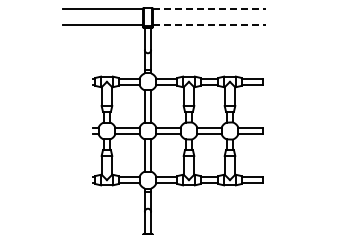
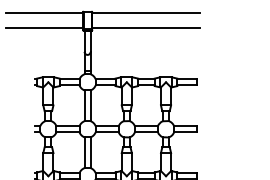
line: (209, 8) -> (146, 12), dashed -> solid
line: (209, 25) -> (146, 28), dashed -> solid

